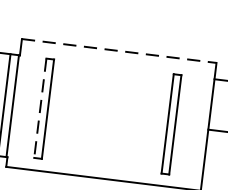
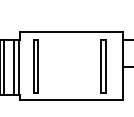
line: (119, 50) -> (71, 31), dashed -> solid
line: (39, 109) -> (33, 67), dashed -> solid

